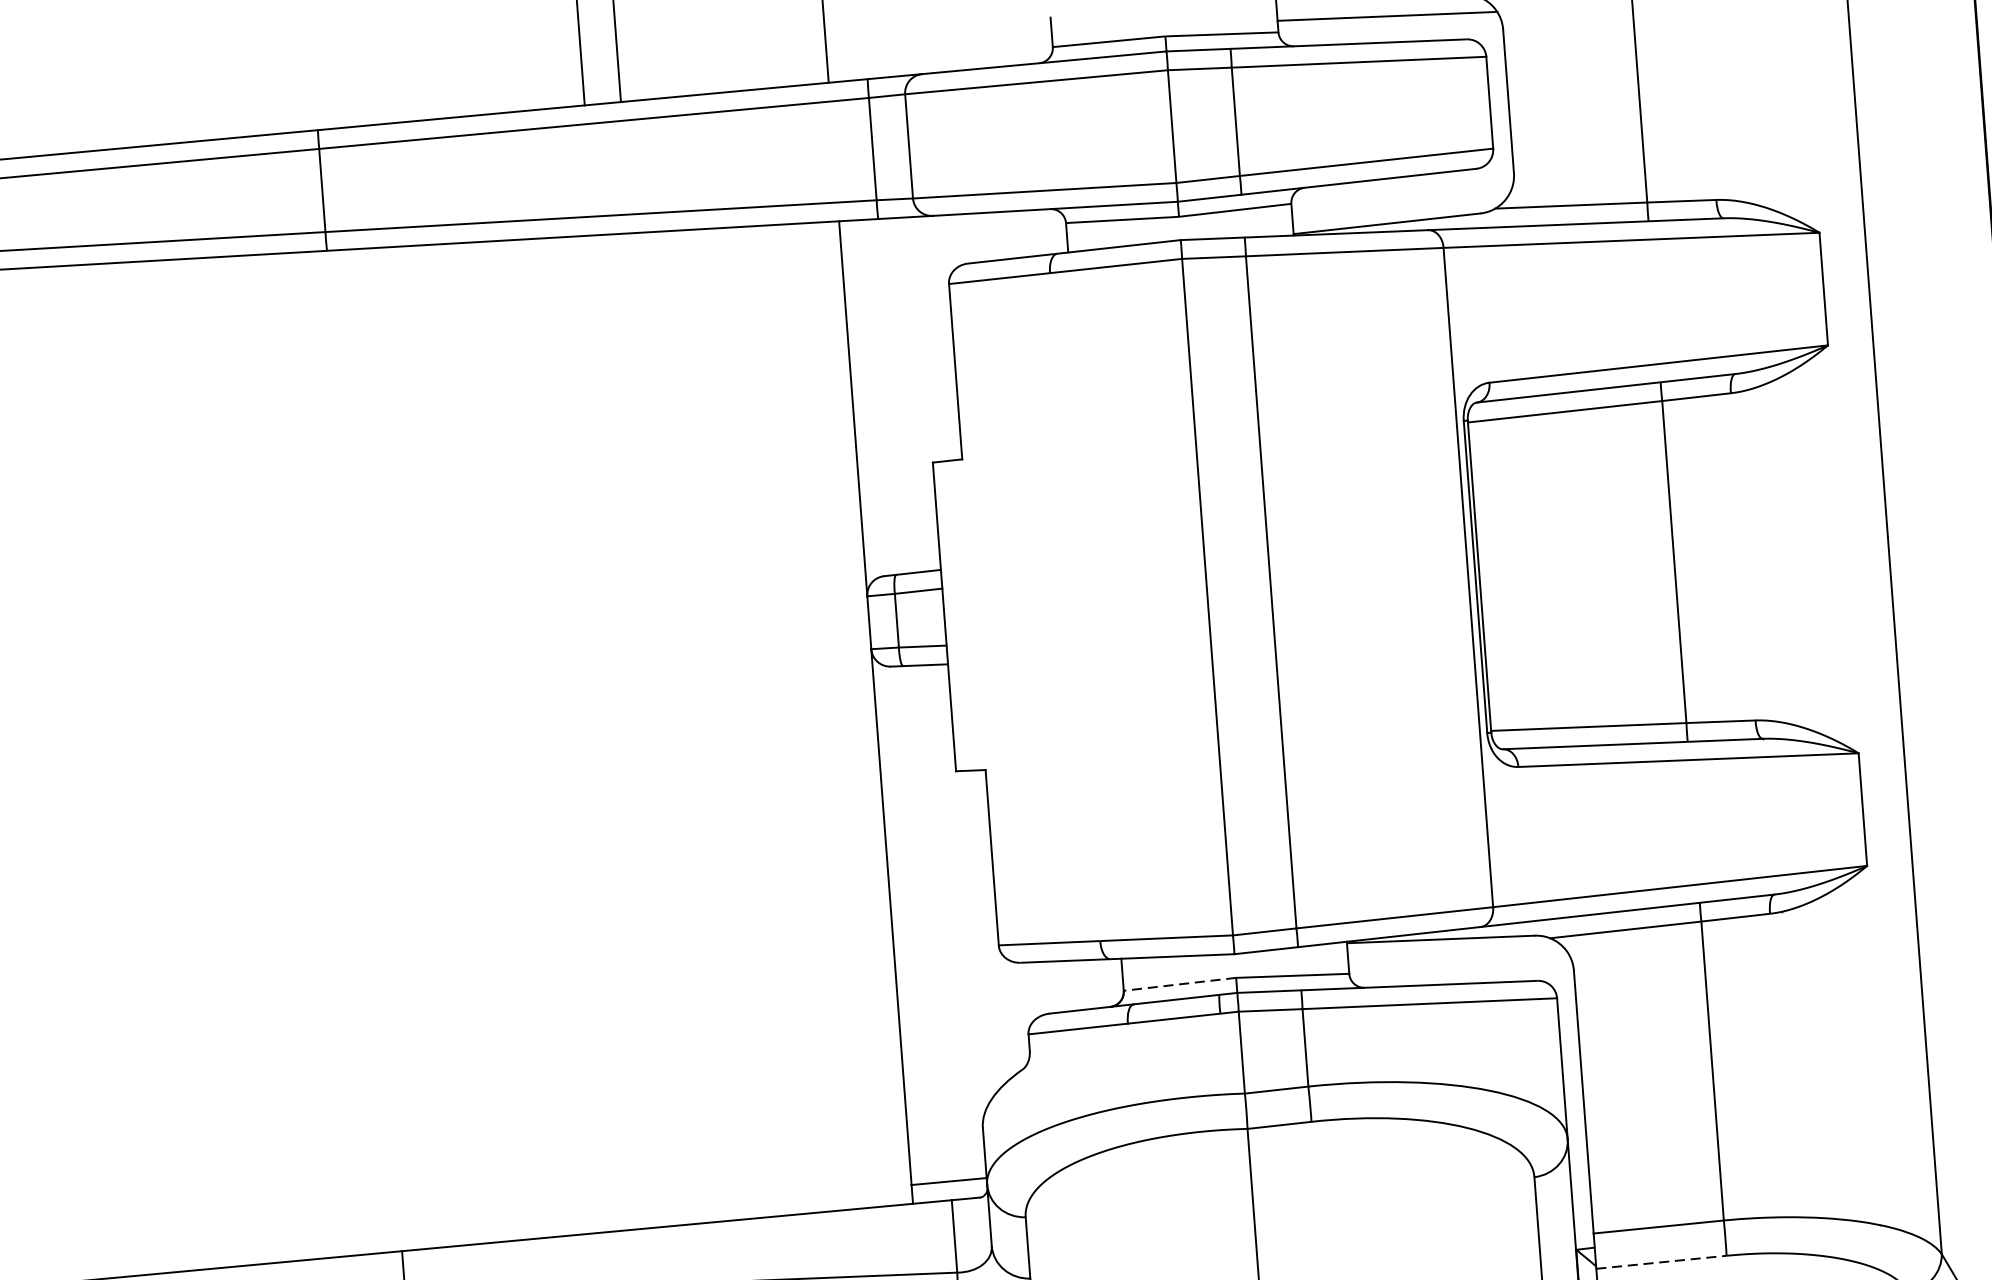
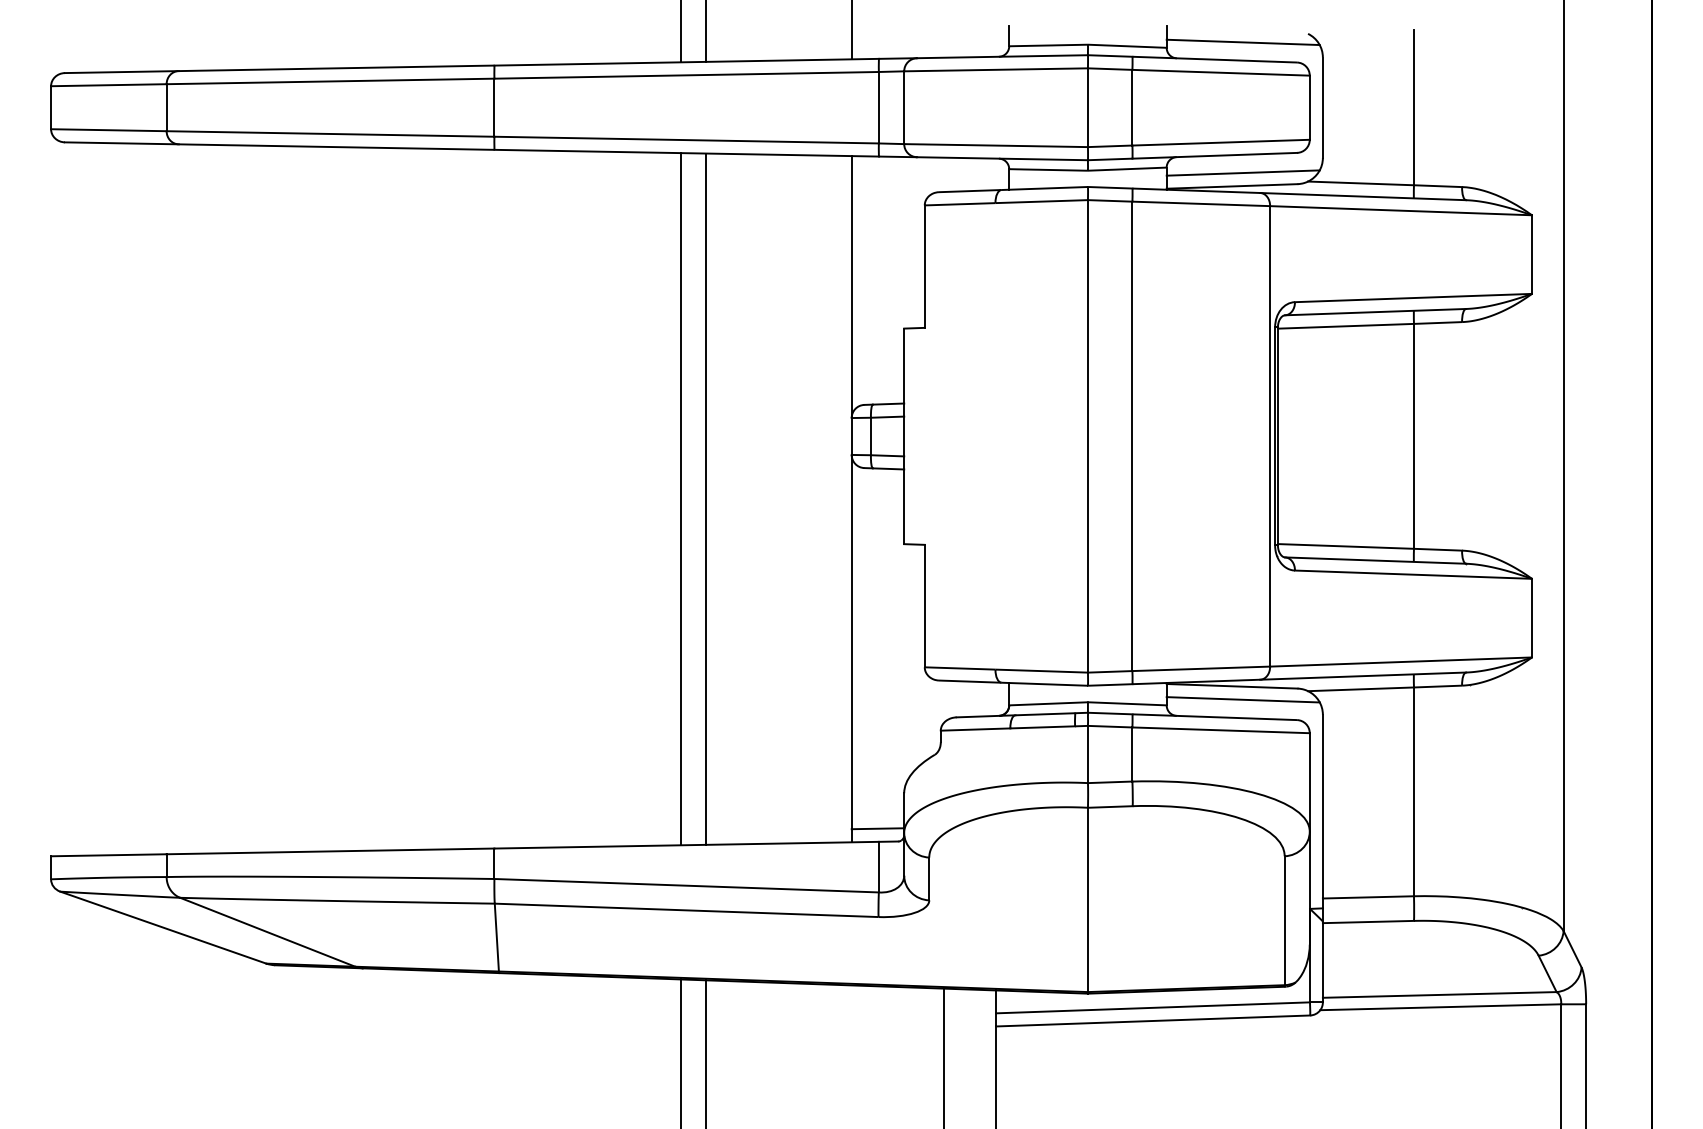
line: (1400, 202) -> (1242, 172), added
line: (668, 727) -> (706, 498), added
line: (632, 731) -> (681, 499), added
line: (1457, 957) -> (1242, 699), added
line: (1179, 983) -> (1048, 703), dashed -> solid
line: (1661, 1262) -> (1368, 922), dashed -> solid

